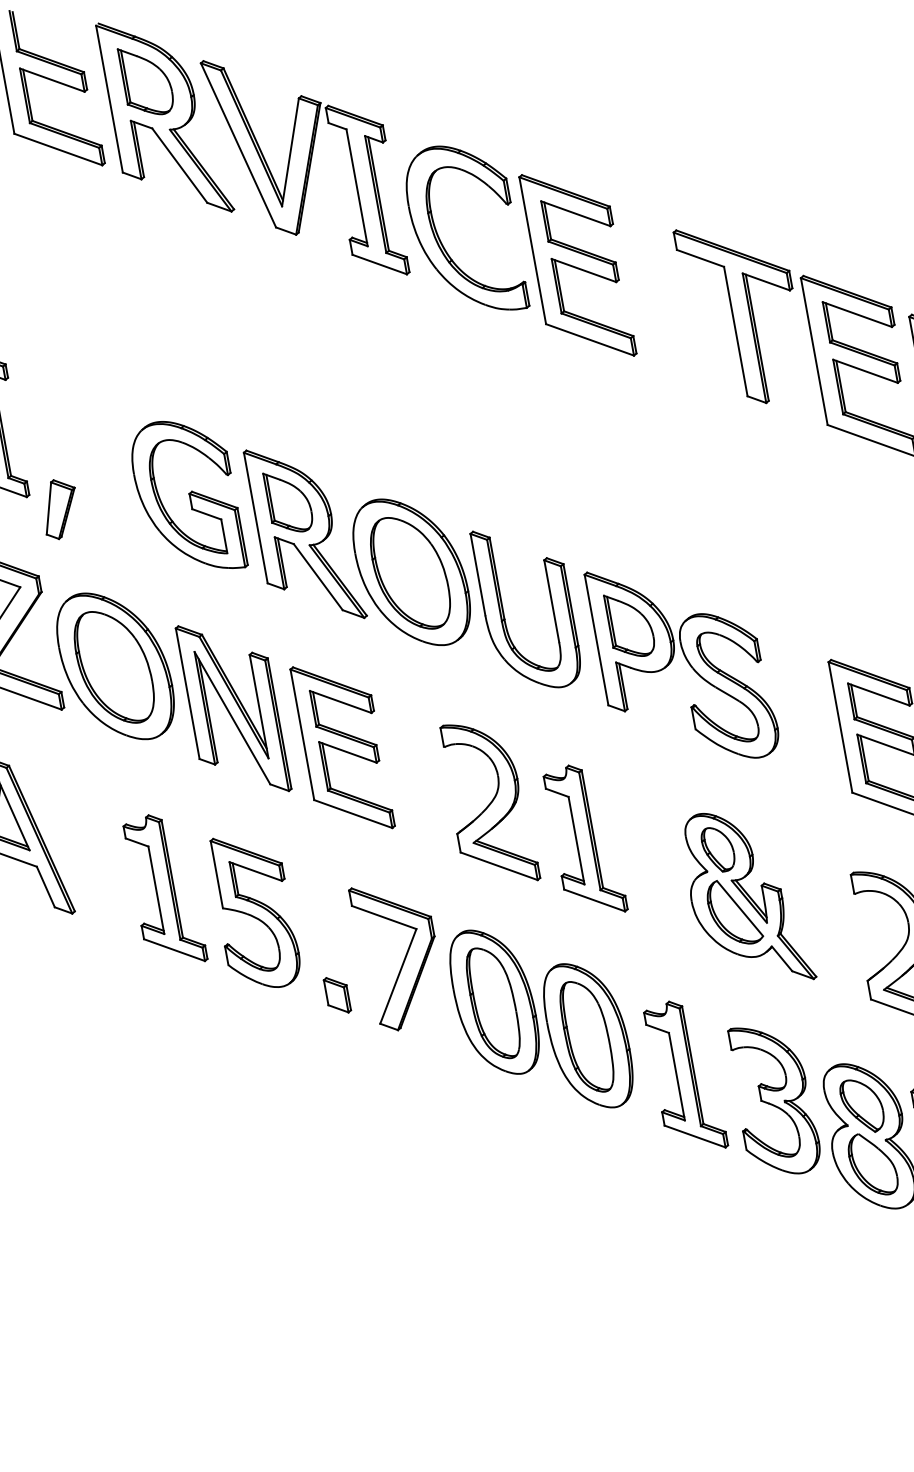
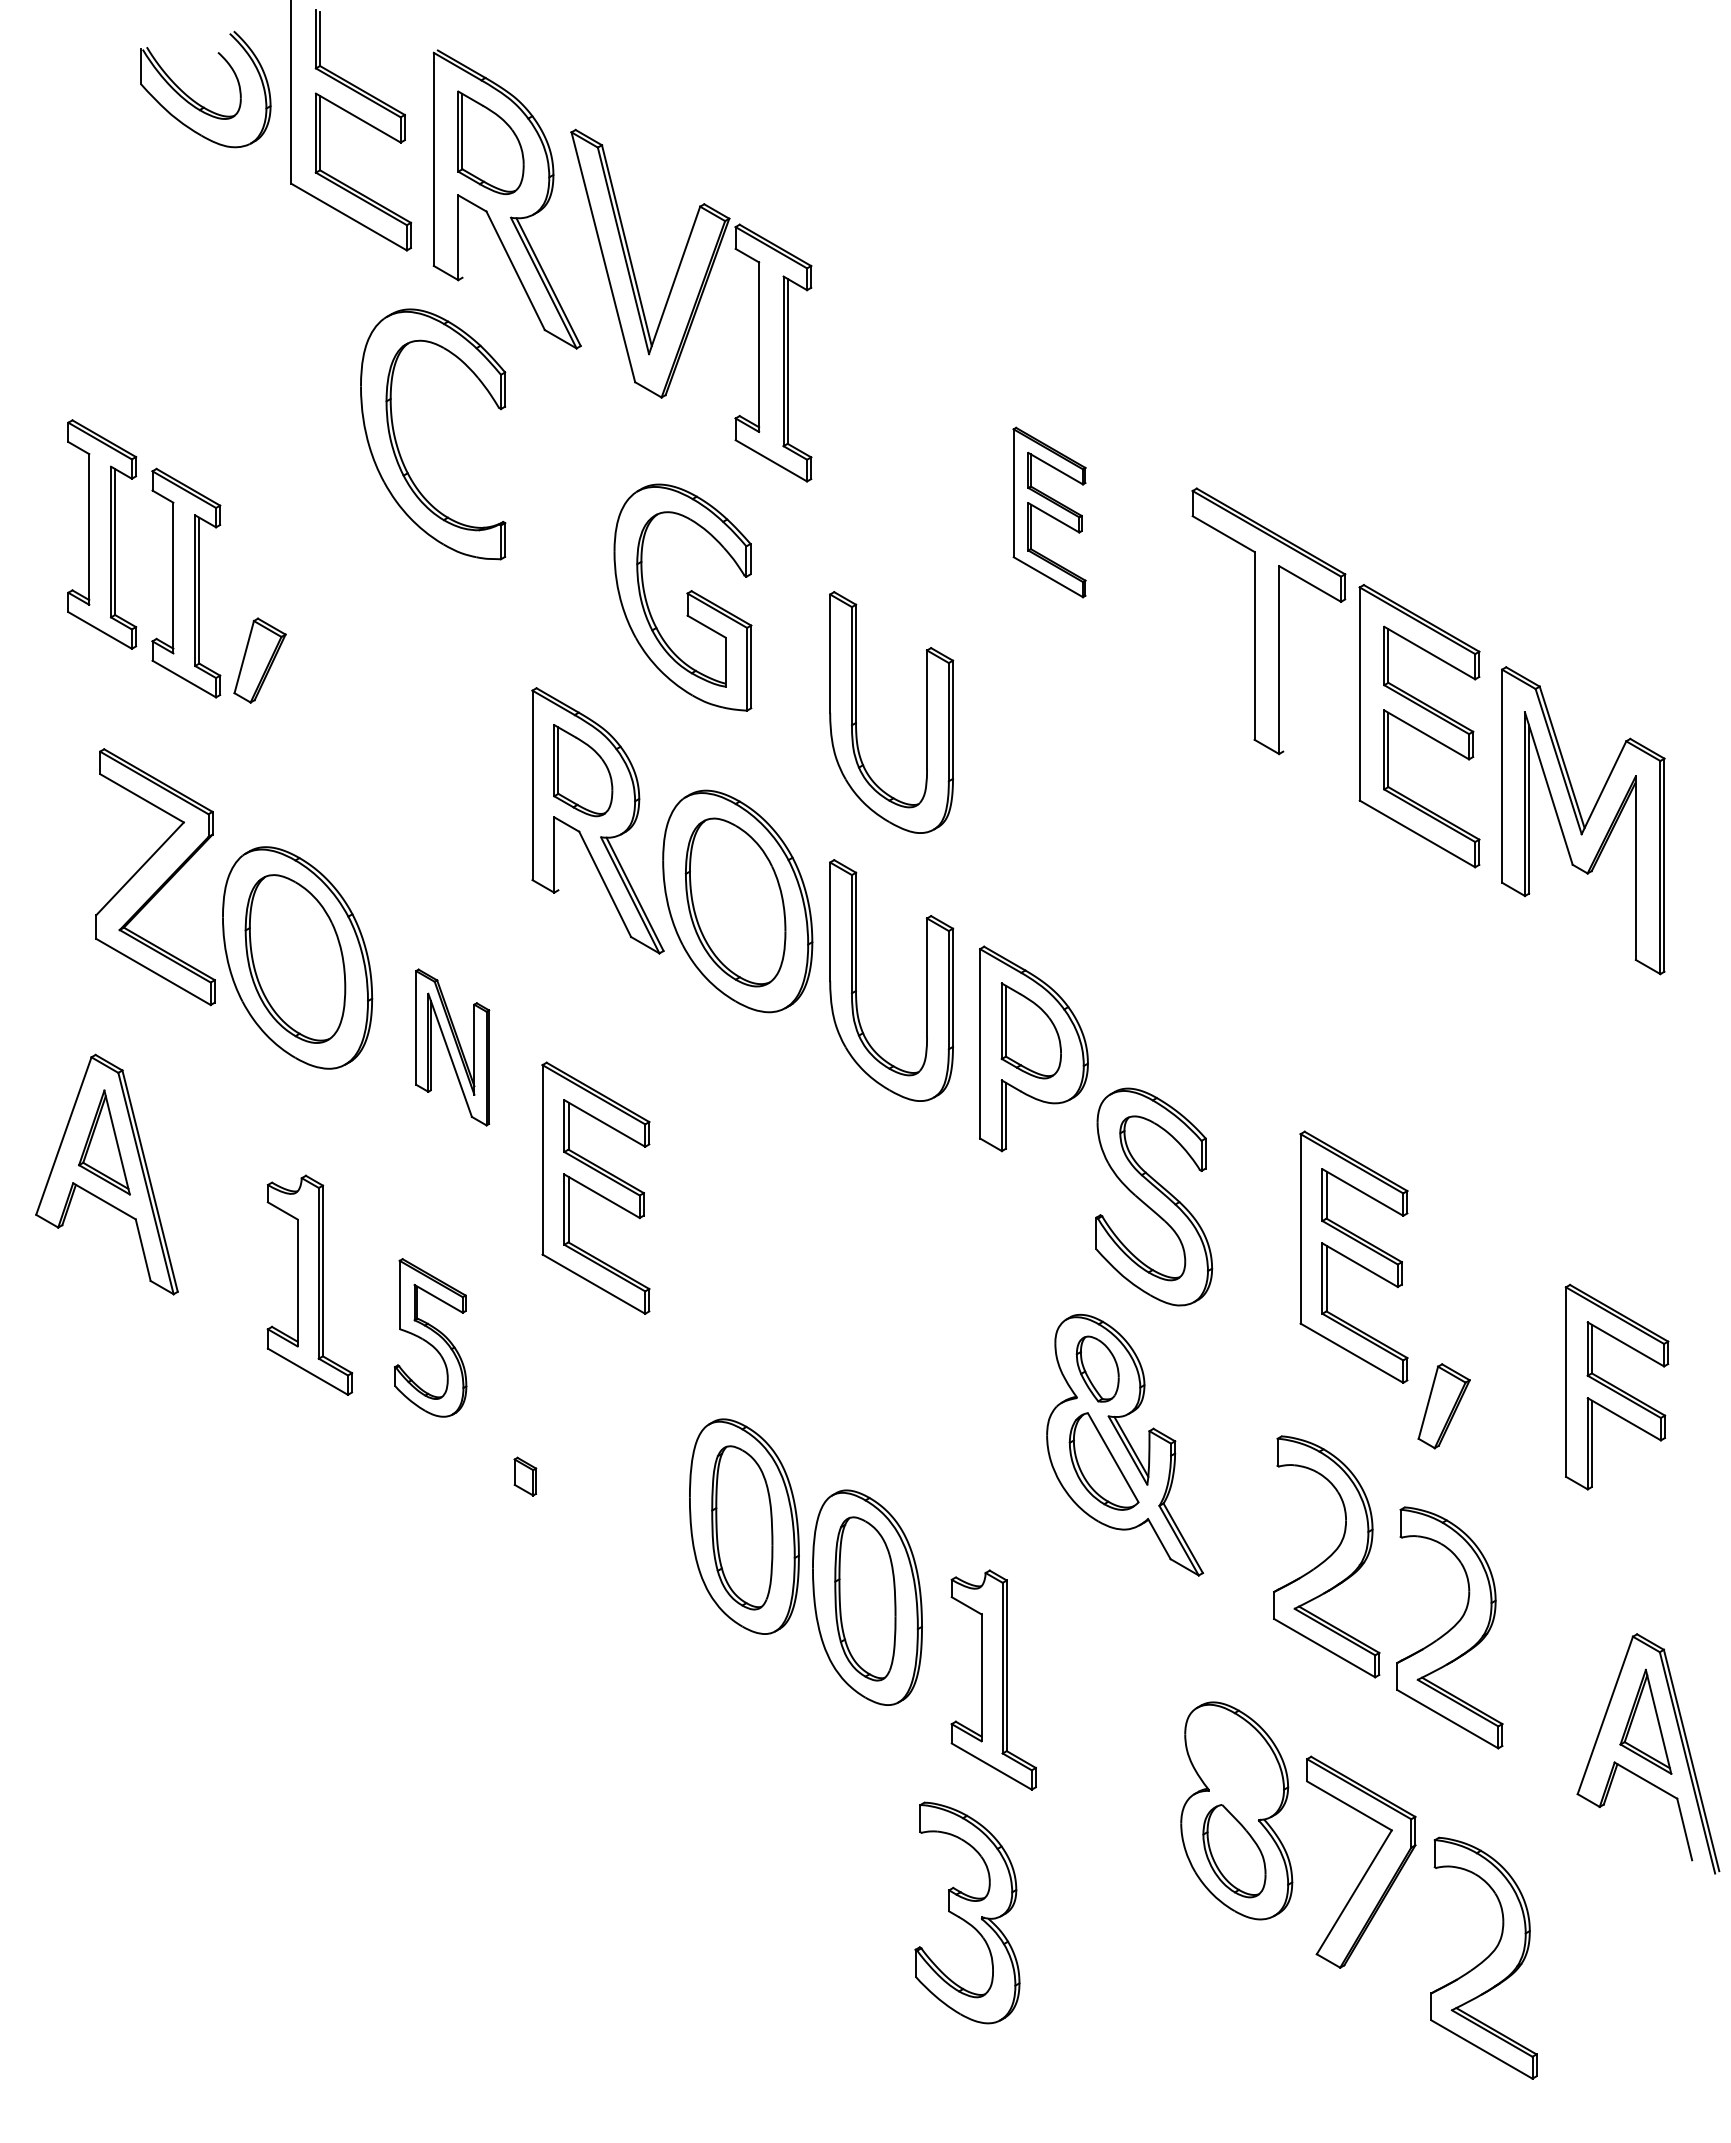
line: (139, 149) -> (462, 237), removed
part: (442, 243) -> (398, 446), moved
part: (577, 265) -> (1049, 512), size x0.6
line: (757, 337) -> (1283, 659), removed
part: (469, 427) -> (856, 712), added
part: (186, 497) -> (682, 597), moved
part: (59, 508) -> (259, 660), moved
line: (282, 562) -> (558, 854), removed
part: (728, 685) -> (1154, 1196), moved
part: (233, 708) -> (452, 1047), size x0.6
part: (342, 747) -> (595, 1187), moved
part: (489, 803) -> (787, 1245), removed
part: (584, 840) -> (912, 1322), removed
part: (254, 911) -> (430, 1337), size x0.7
part: (405, 956) -> (630, 1439), removed
part: (337, 995) -> (525, 1476), size x0.7
part: (774, 1099) -> (967, 1912), moved
part: (862, 1106) -> (1234, 1766), removed

